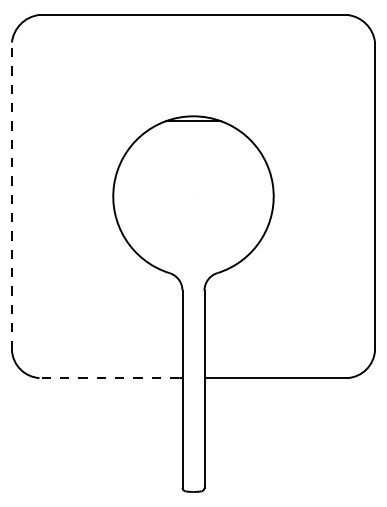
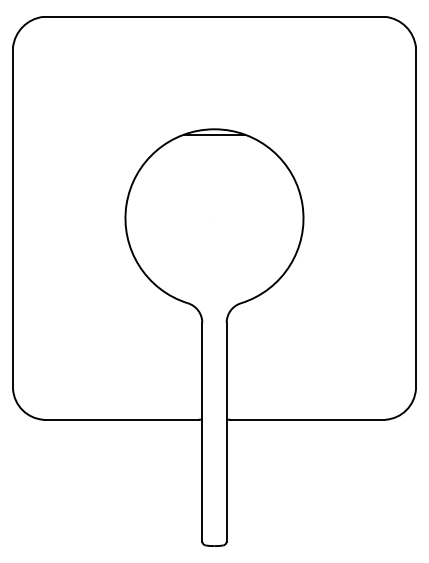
line: (12, 196) -> (13, 218), dashed -> solid
line: (109, 377) -> (121, 419), dashed -> solid

